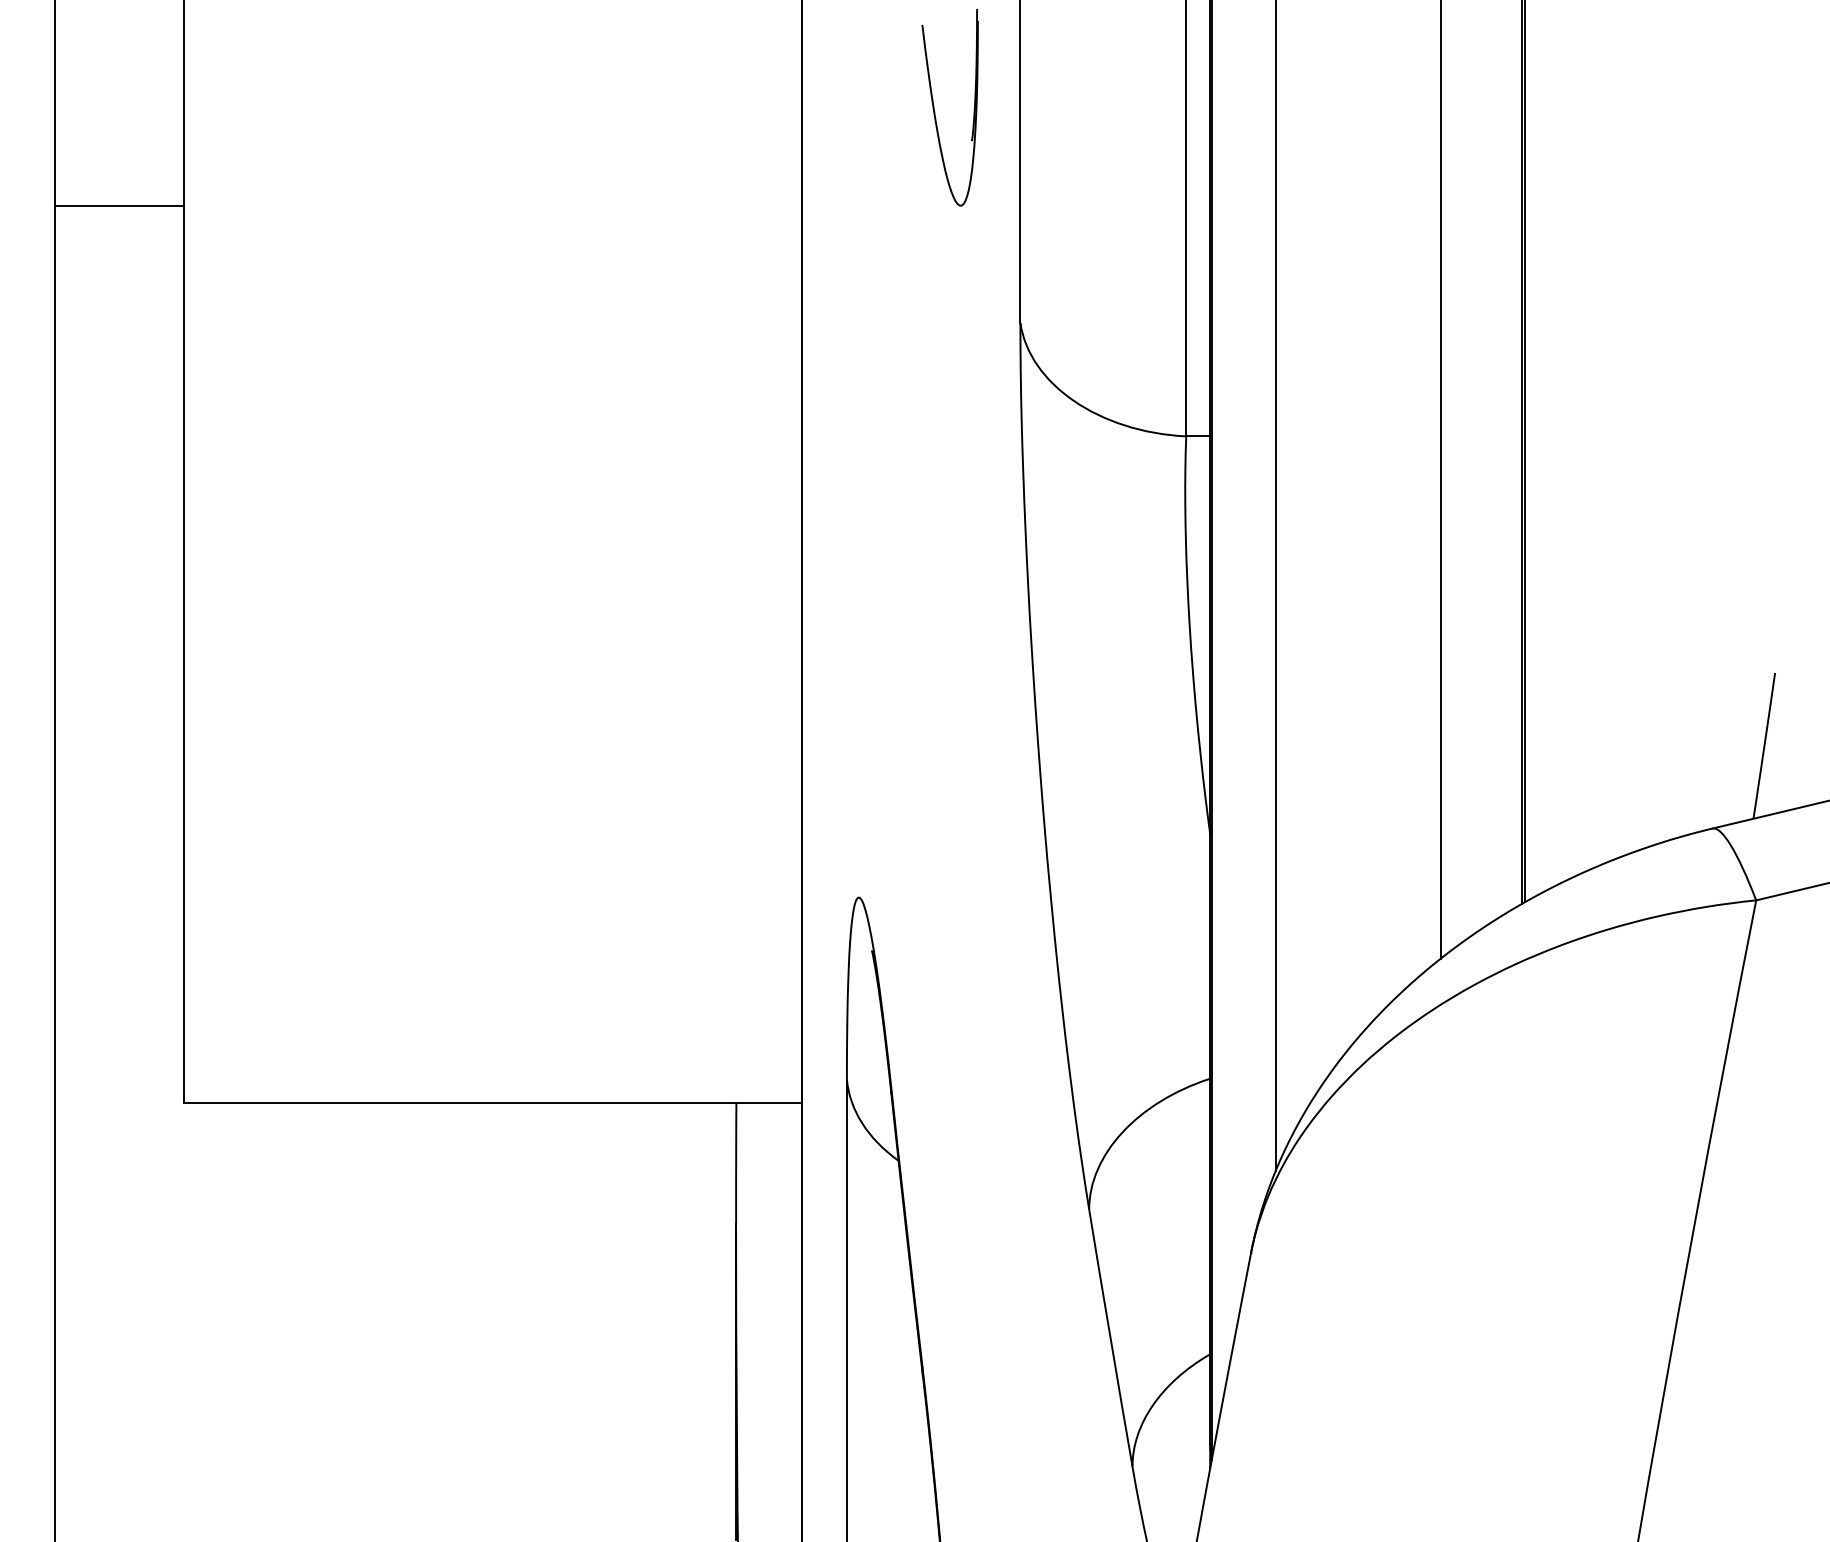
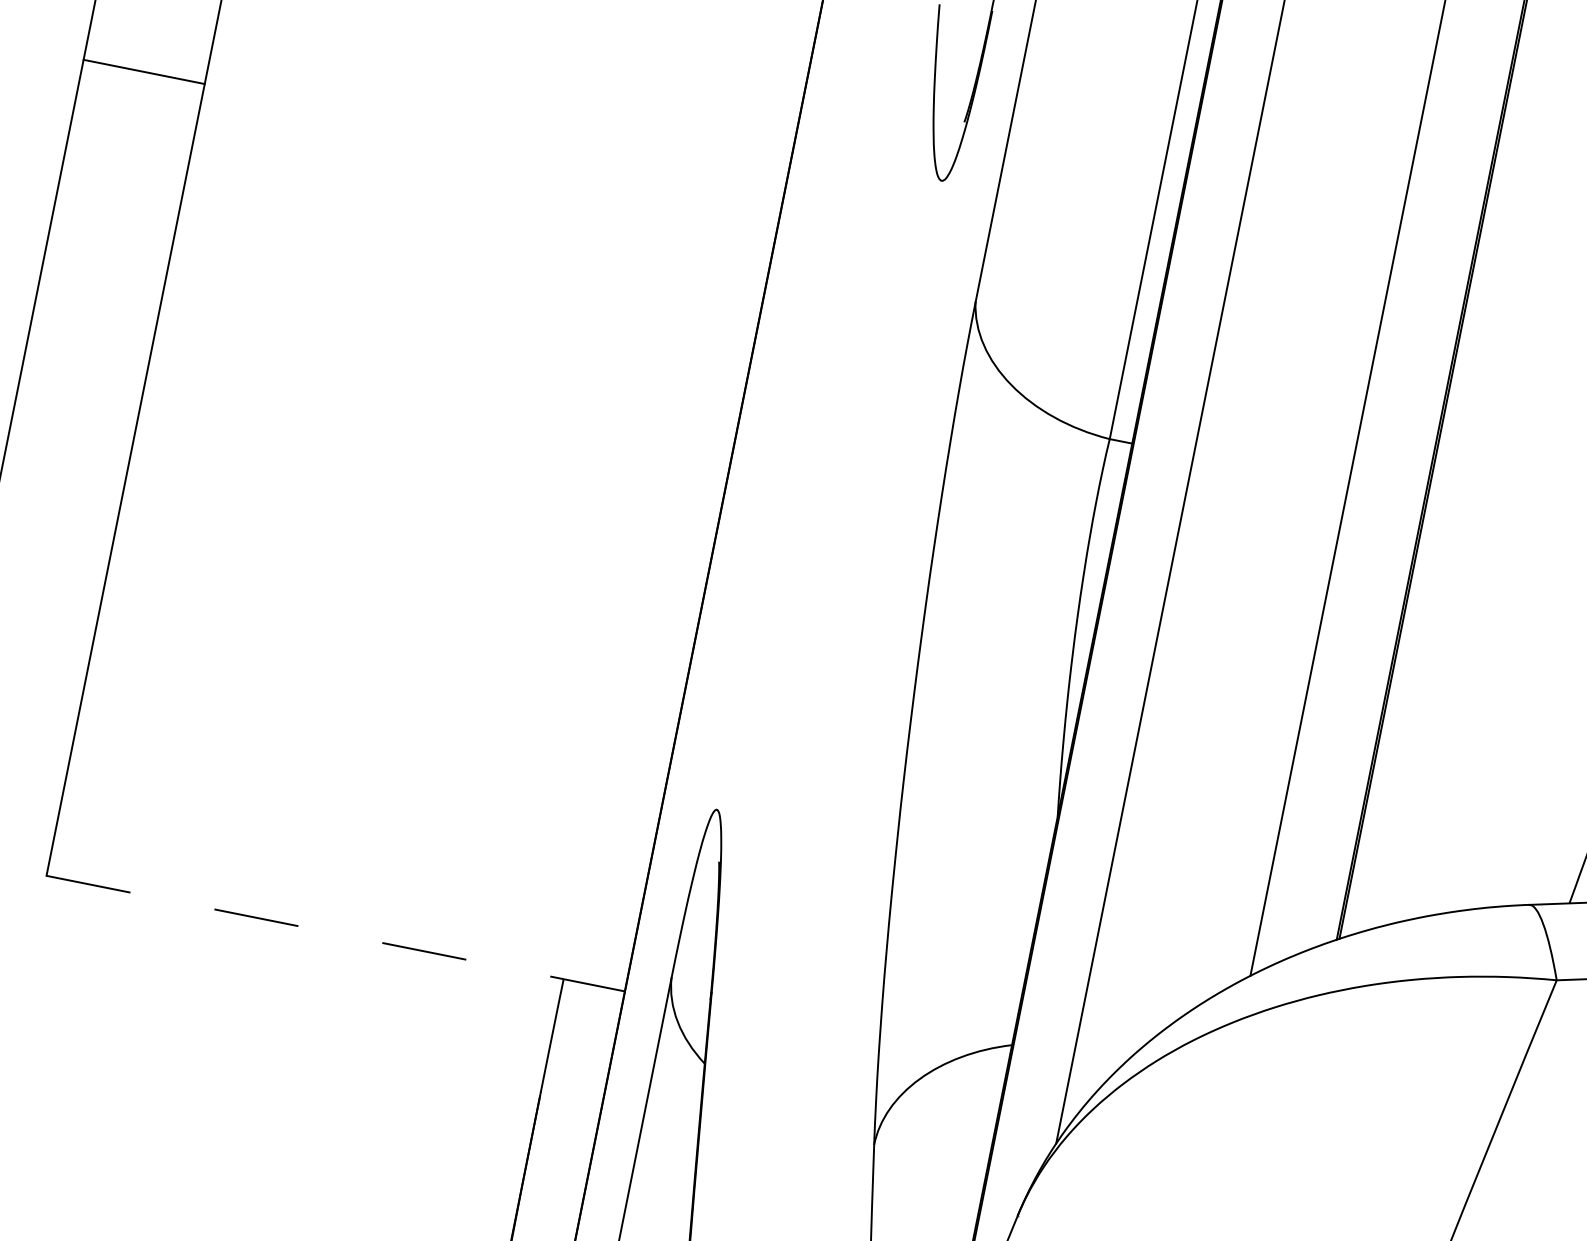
line: (119, 205) -> (144, 71), moved
line: (492, 1102) -> (335, 933), solid -> dashed

